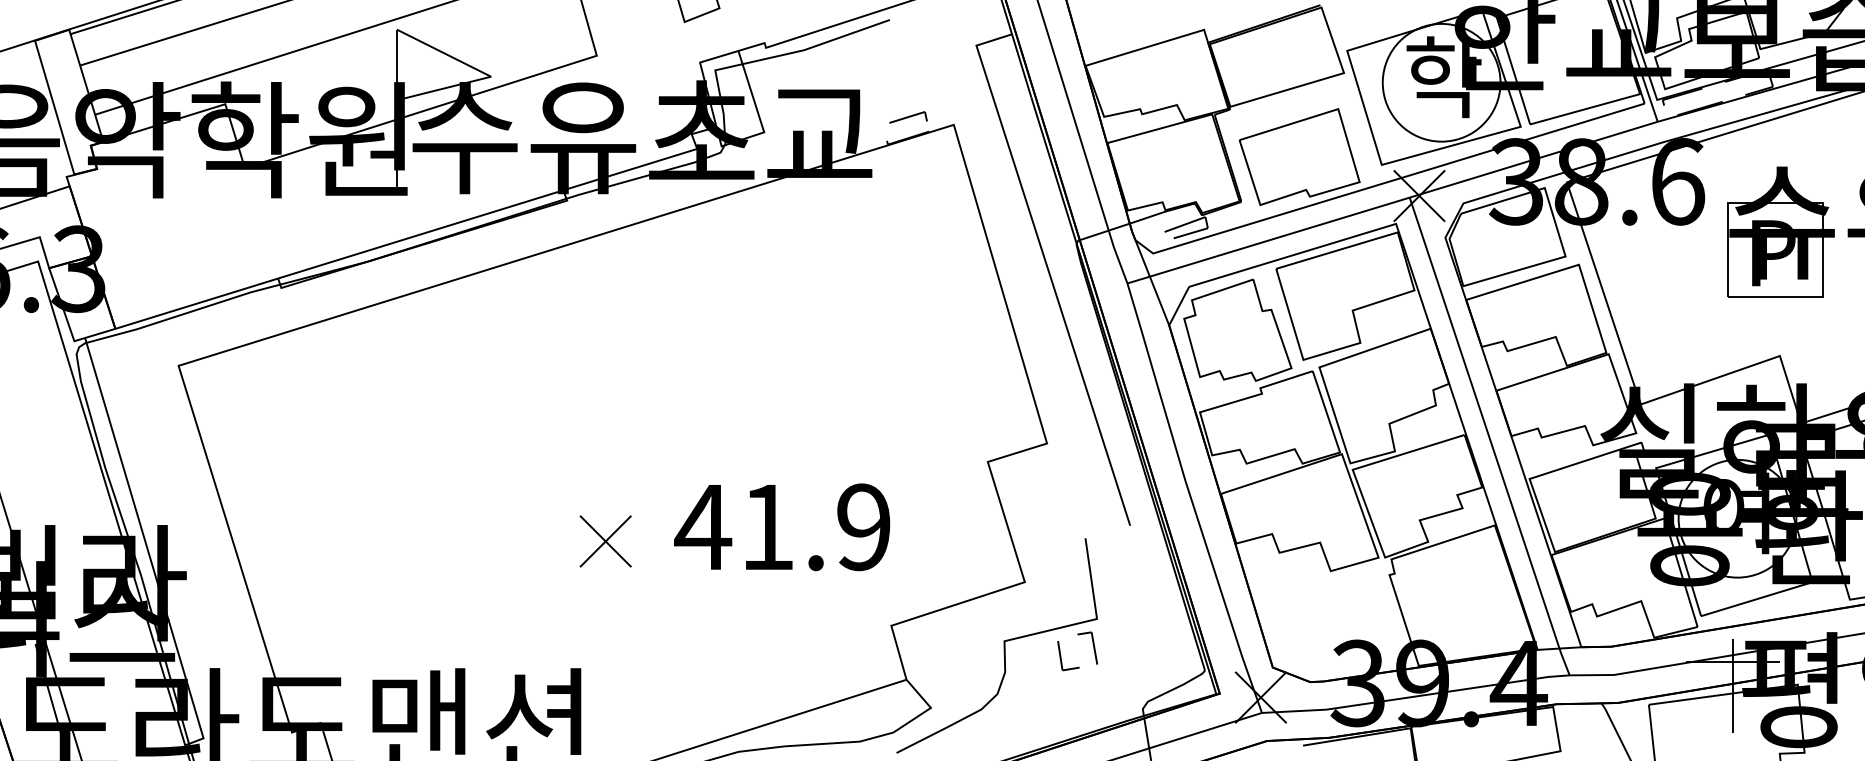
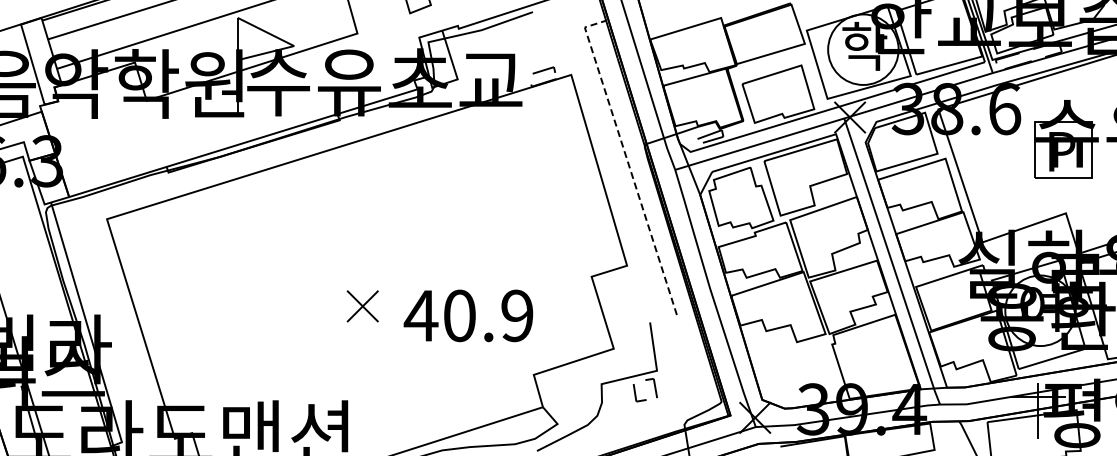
line: (1047, 266) -> (627, 159), solid -> dashed
text: (767, 526) -> (459, 315), 41.9 -> 40.9
part: (605, 541) -> (362, 306), moved

